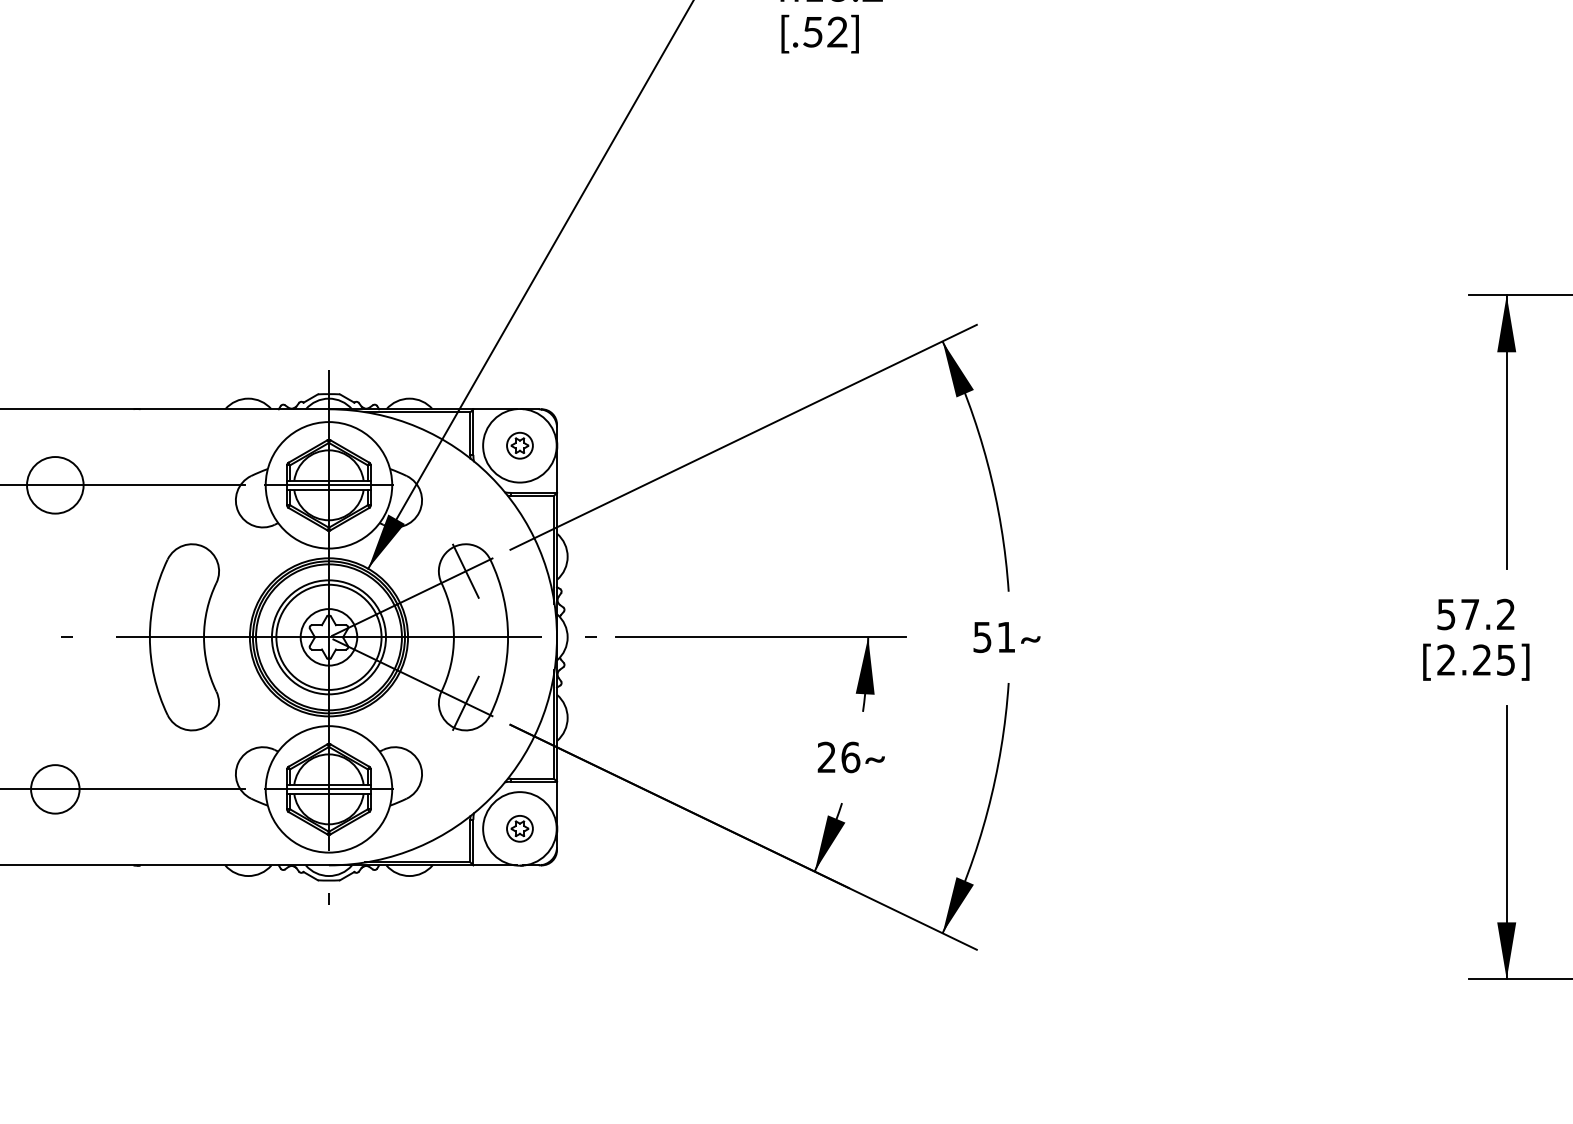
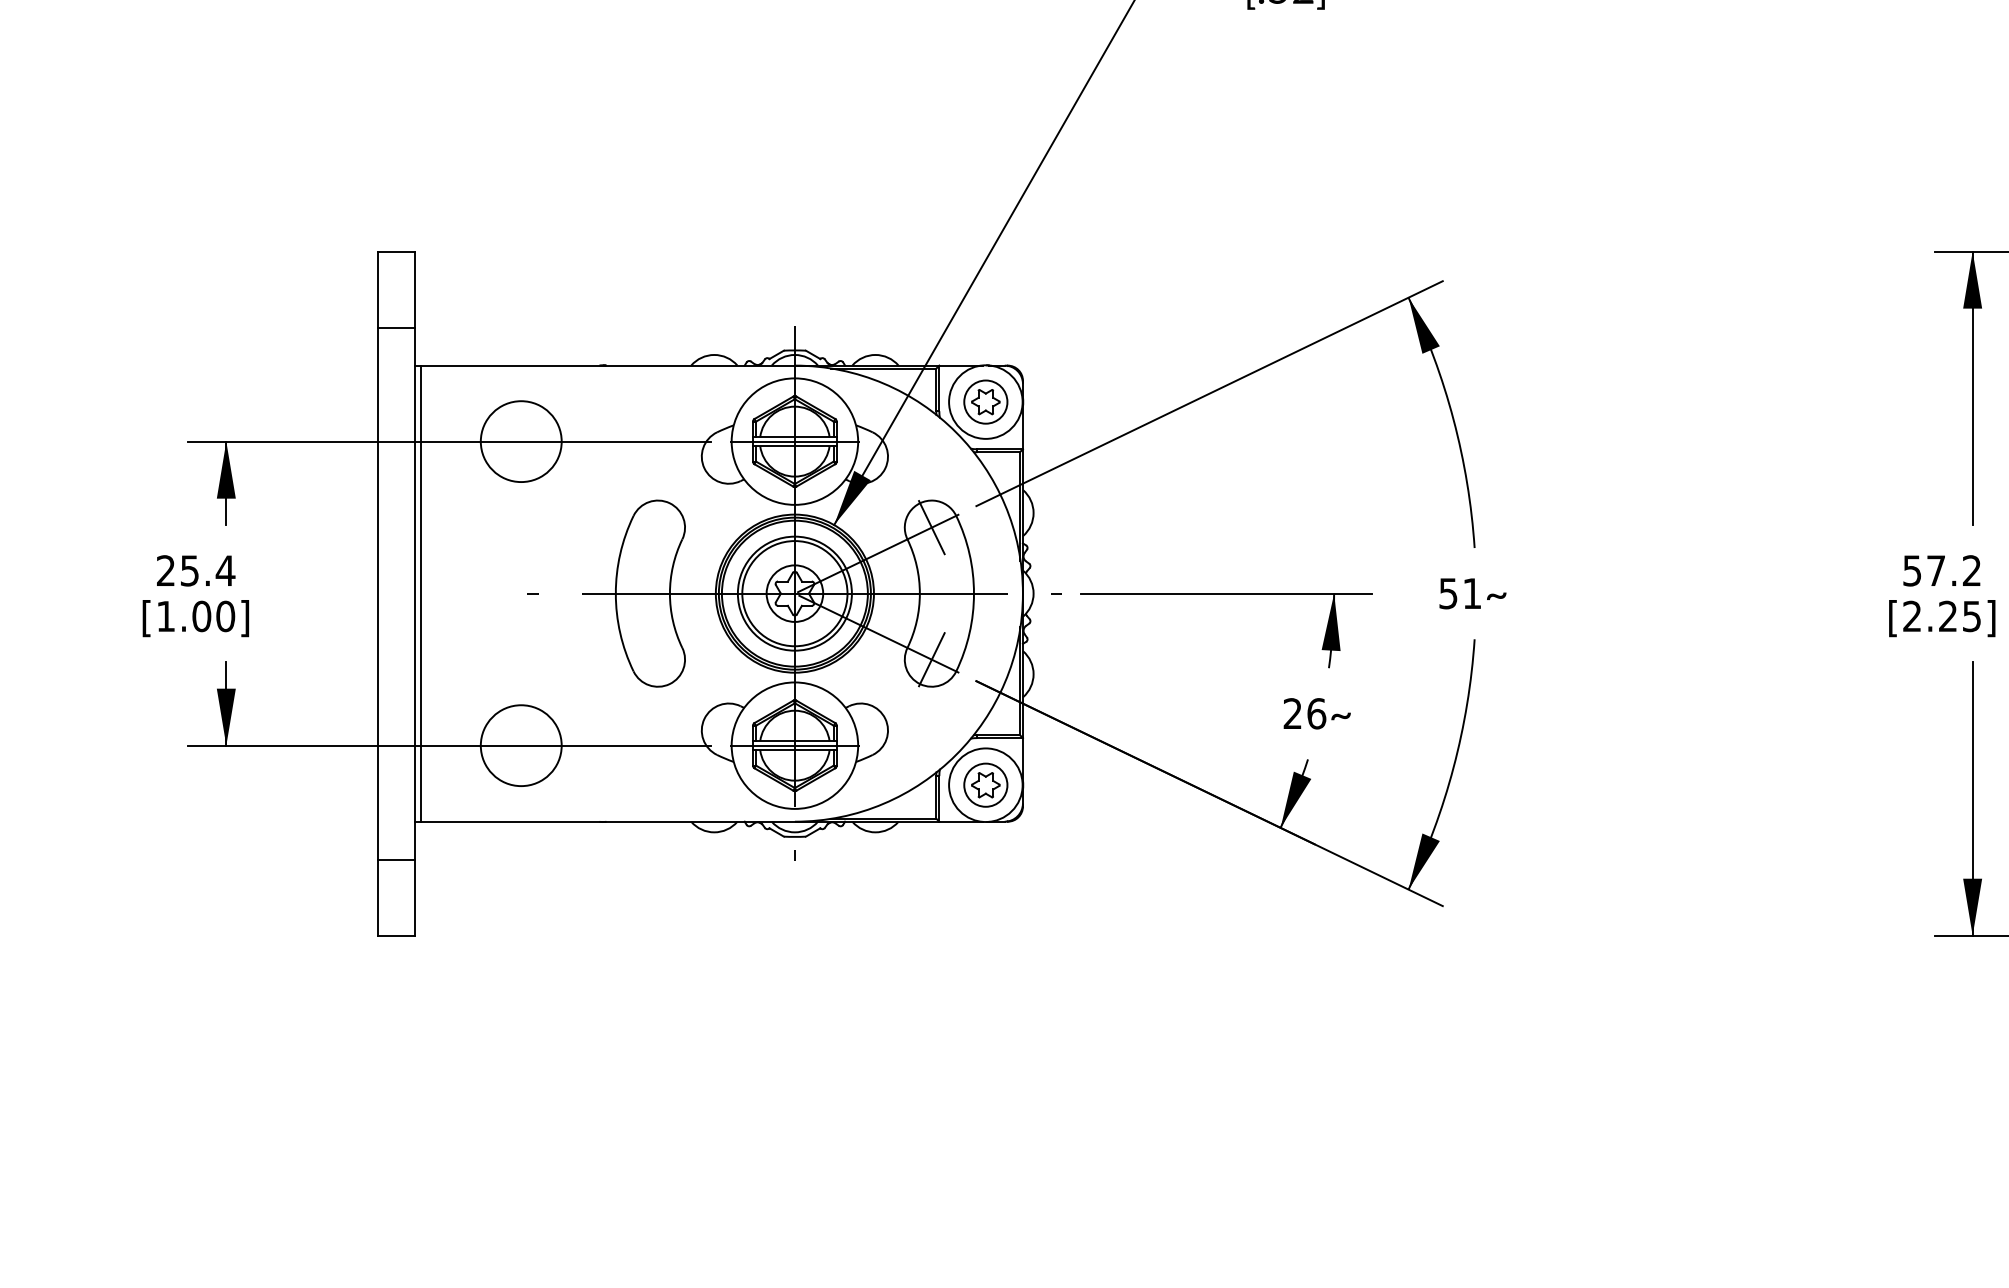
part: (519, 445) -> (985, 401), size x1.67
circle: (54, 485) -> (520, 441), size x1.43
circle: (54, 789) -> (520, 745), size x1.67
part: (519, 828) -> (985, 784), size x1.67

